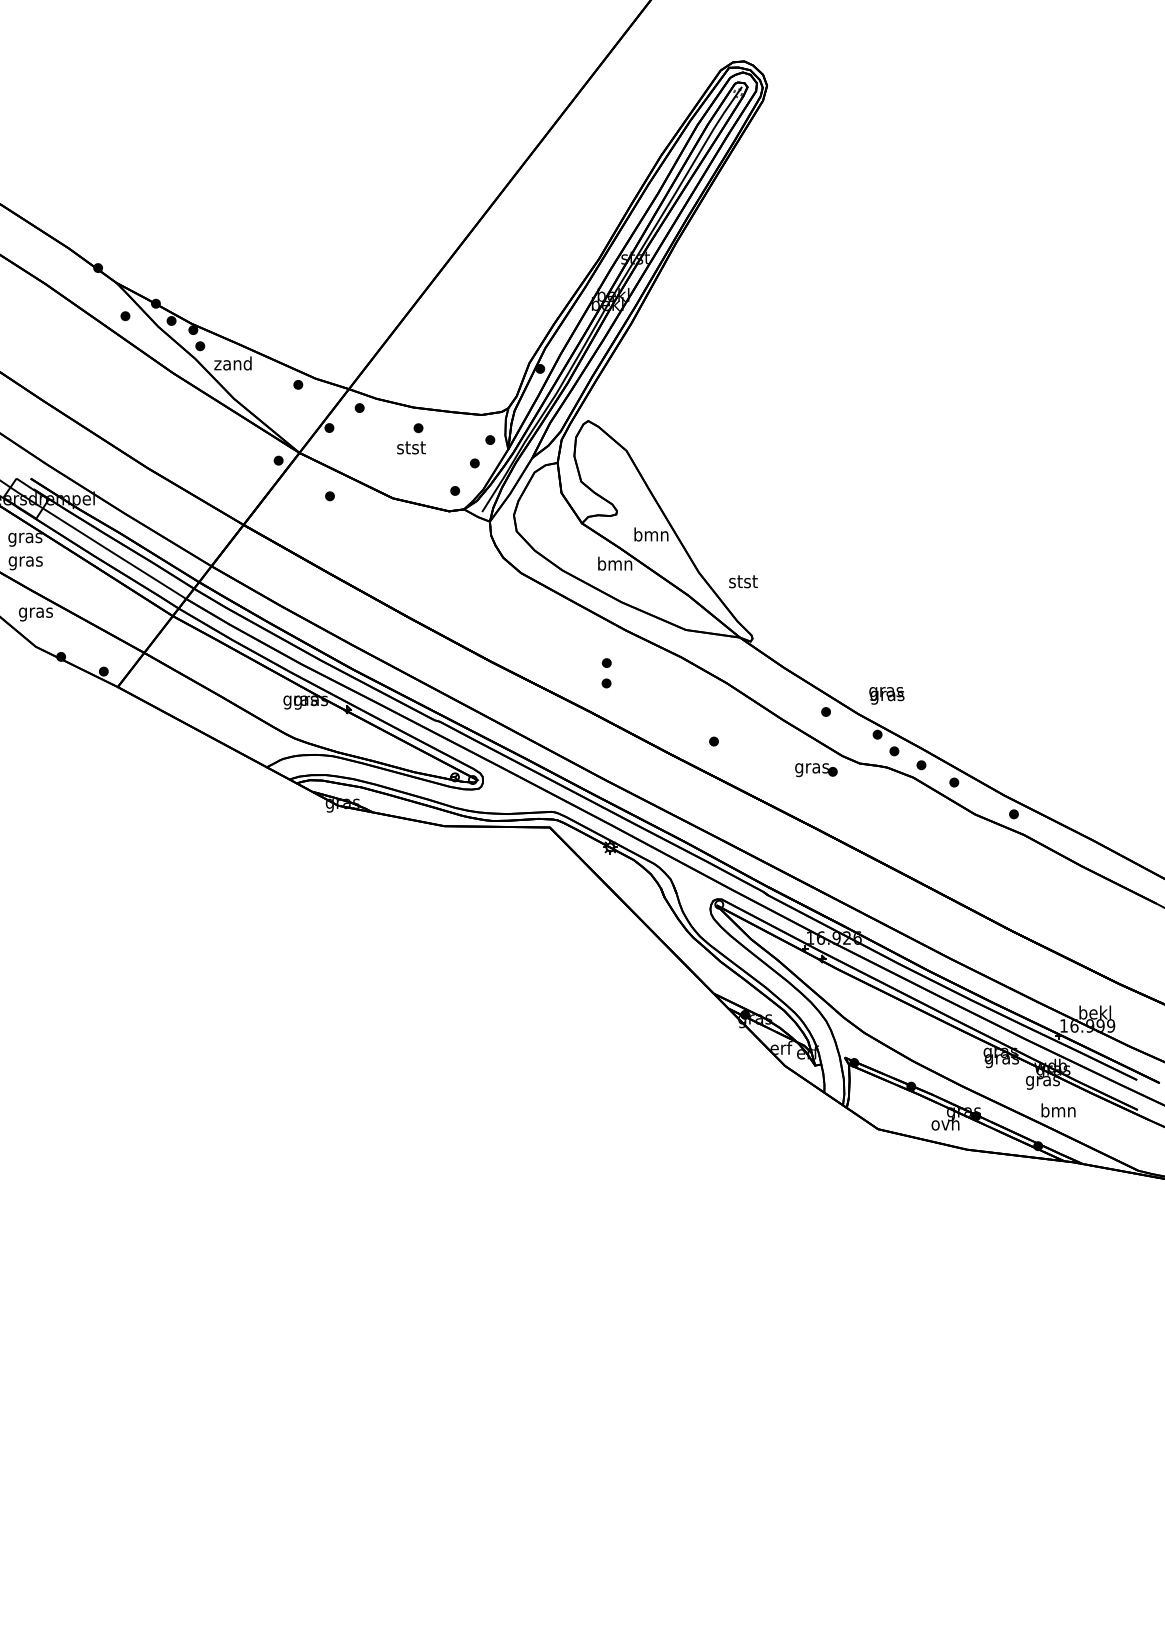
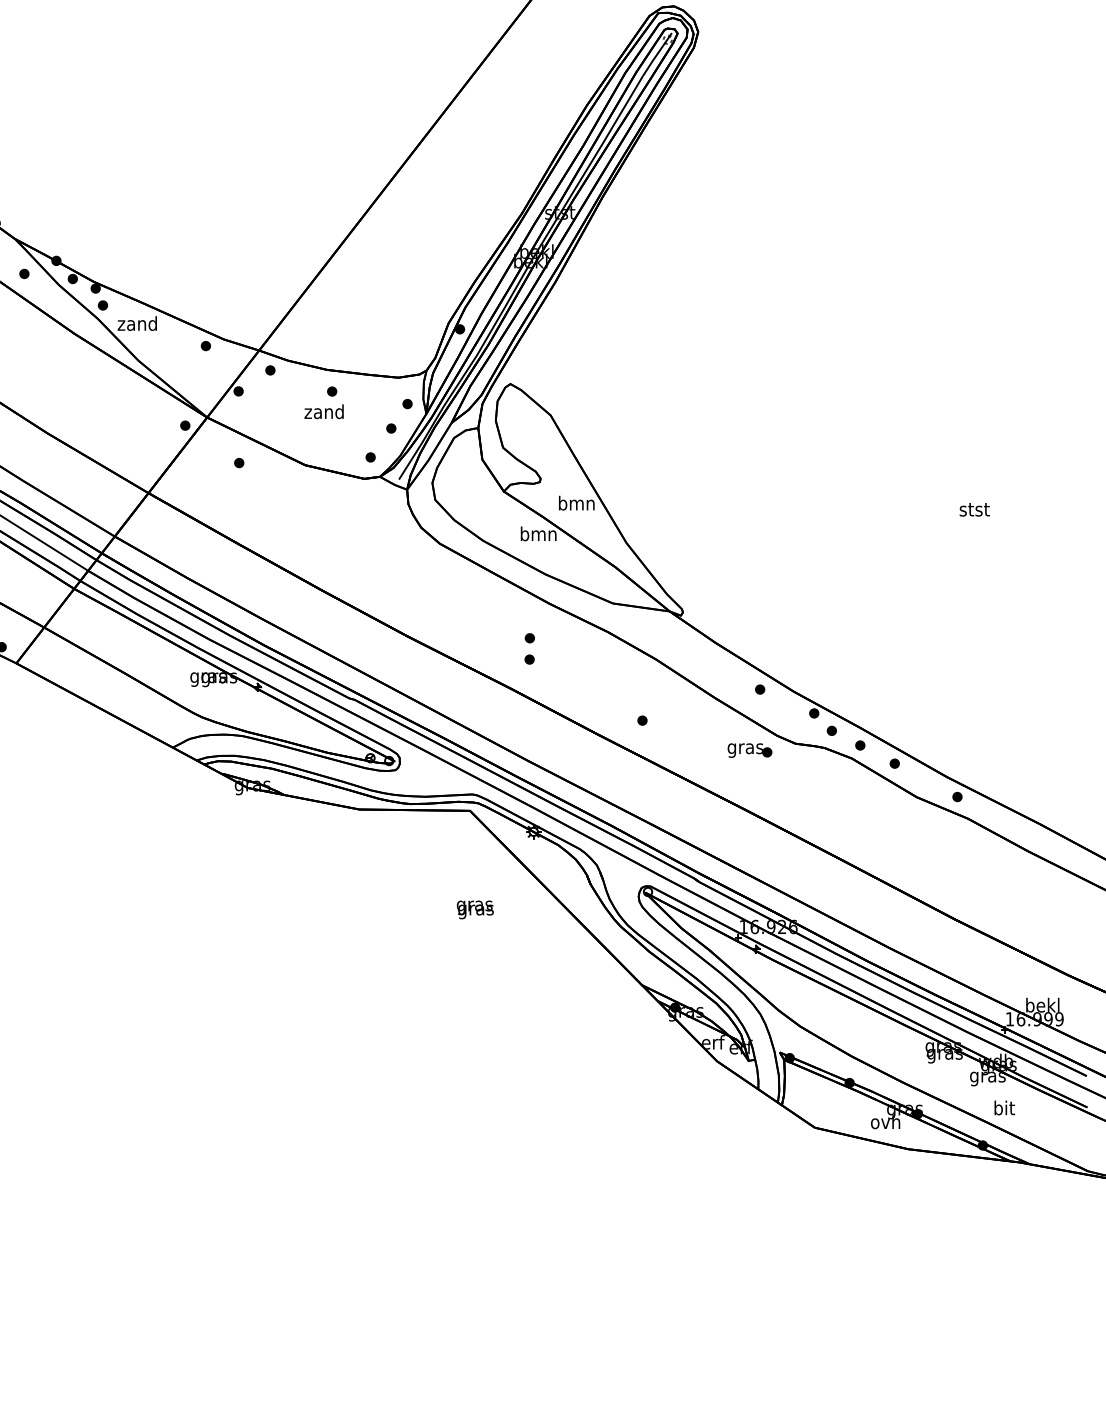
text: (410, 447) -> (323, 411), stst -> zand
text: (743, 581) -> (974, 509), moved
text: (886, 695) -> (474, 909), moved
text: (1058, 1110) -> (1004, 1108), bmn -> bit

